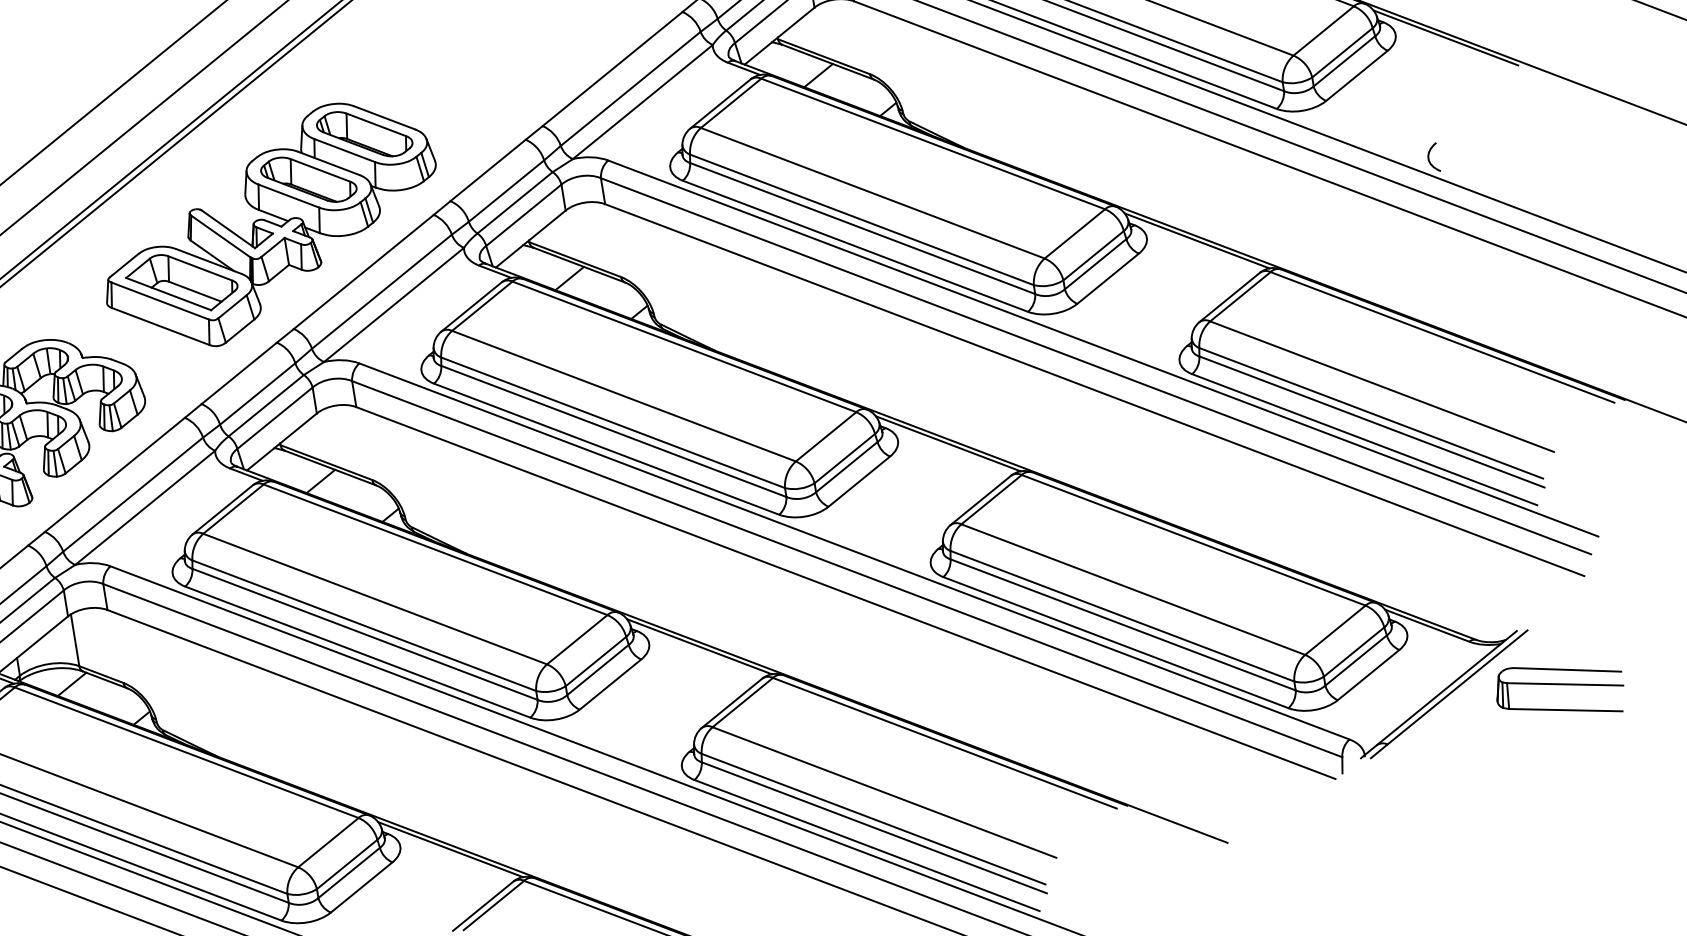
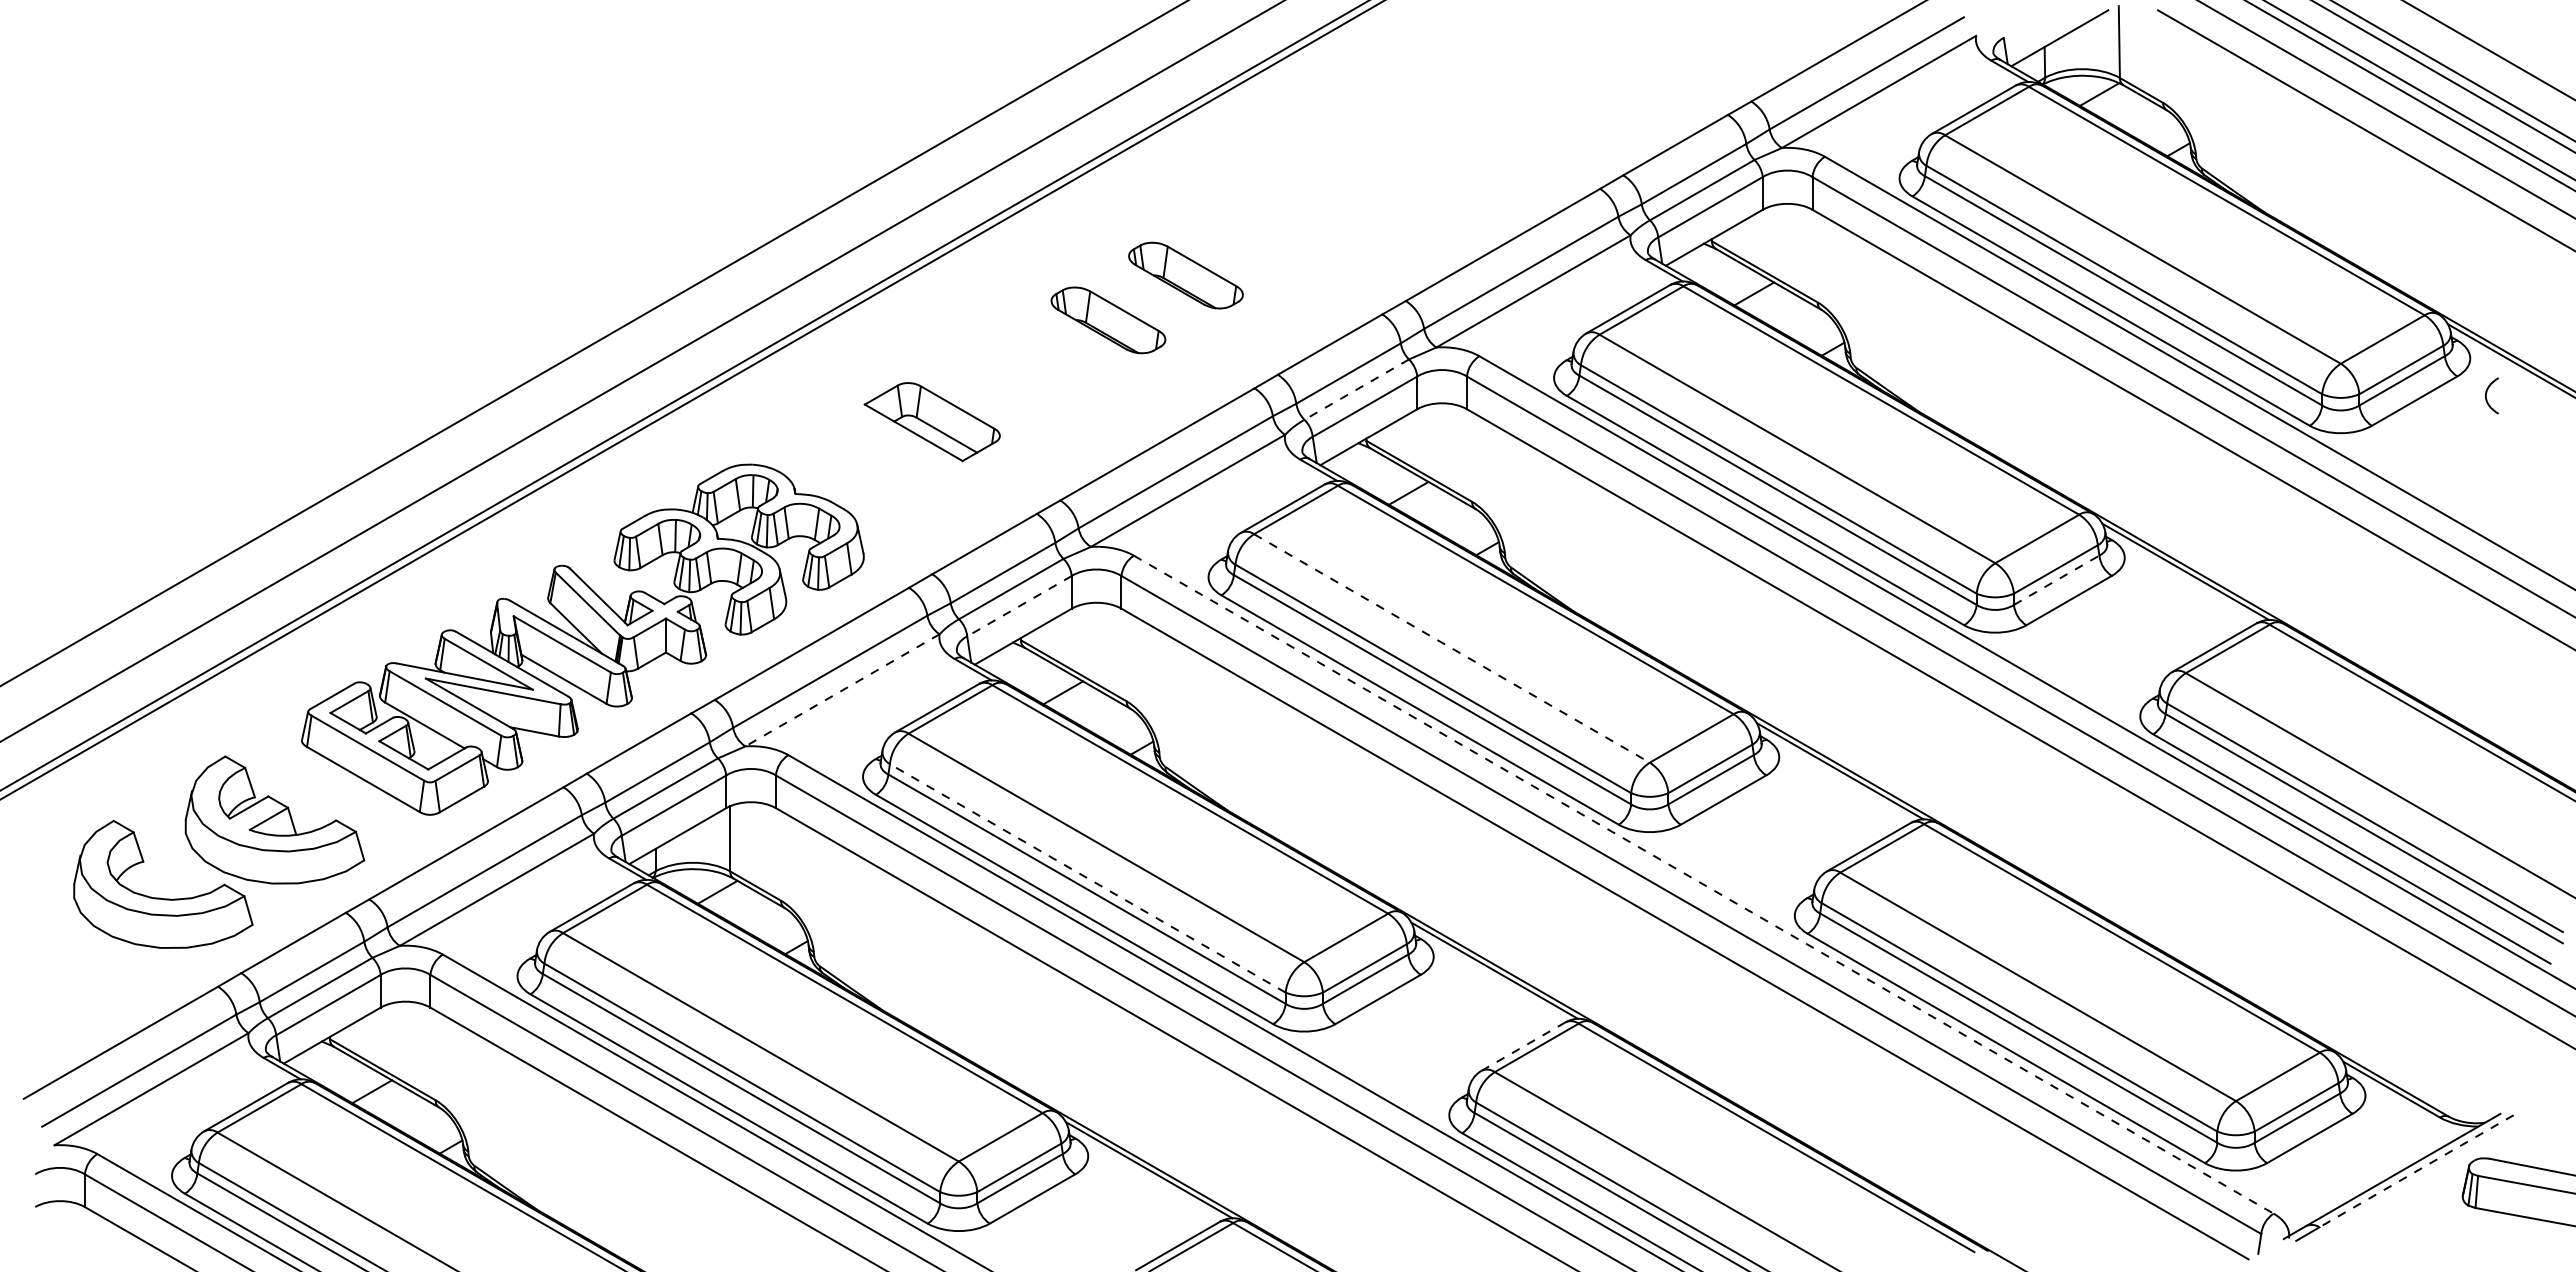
curve: (1429, 155) -> (2487, 392), moved
line: (514, 202) -> (1356, 389), solid -> dashed
part: (269, 226) -> (1051, 369), removed
line: (1096, 264) -> (2057, 580), solid -> dashed
line: (624, 396) -> (1452, 648), solid -> dashed
line: (275, 418) -> (1019, 606), solid -> dashed
line: (145, 508) -> (842, 690), solid -> dashed
line: (855, 551) -> (1704, 884), solid -> dashed
line: (364, 625) -> (1087, 878), solid -> dashed
line: (1457, 687) -> (2416, 1171), solid -> dashed
line: (732, 703) -> (1523, 1046), solid -> dashed

